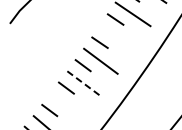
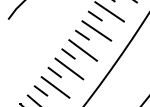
line: (117, 37) -> (96, 30), added
line: (84, 83) -> (69, 68), dashed -> solid
line: (67, 105) -> (55, 86), added

